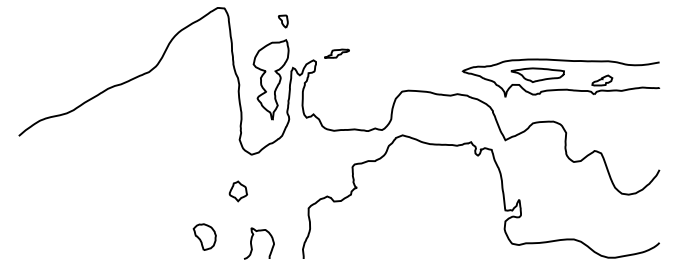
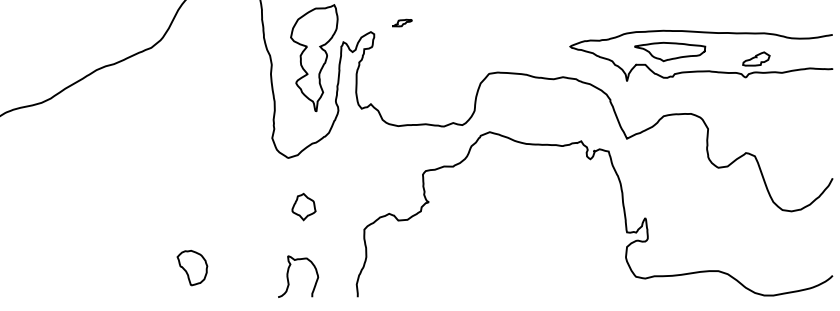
part: (336, 53) -> (401, 22), size x0.6
part: (237, 191) -> (302, 207), moved
part: (204, 236) -> (192, 267), moved

